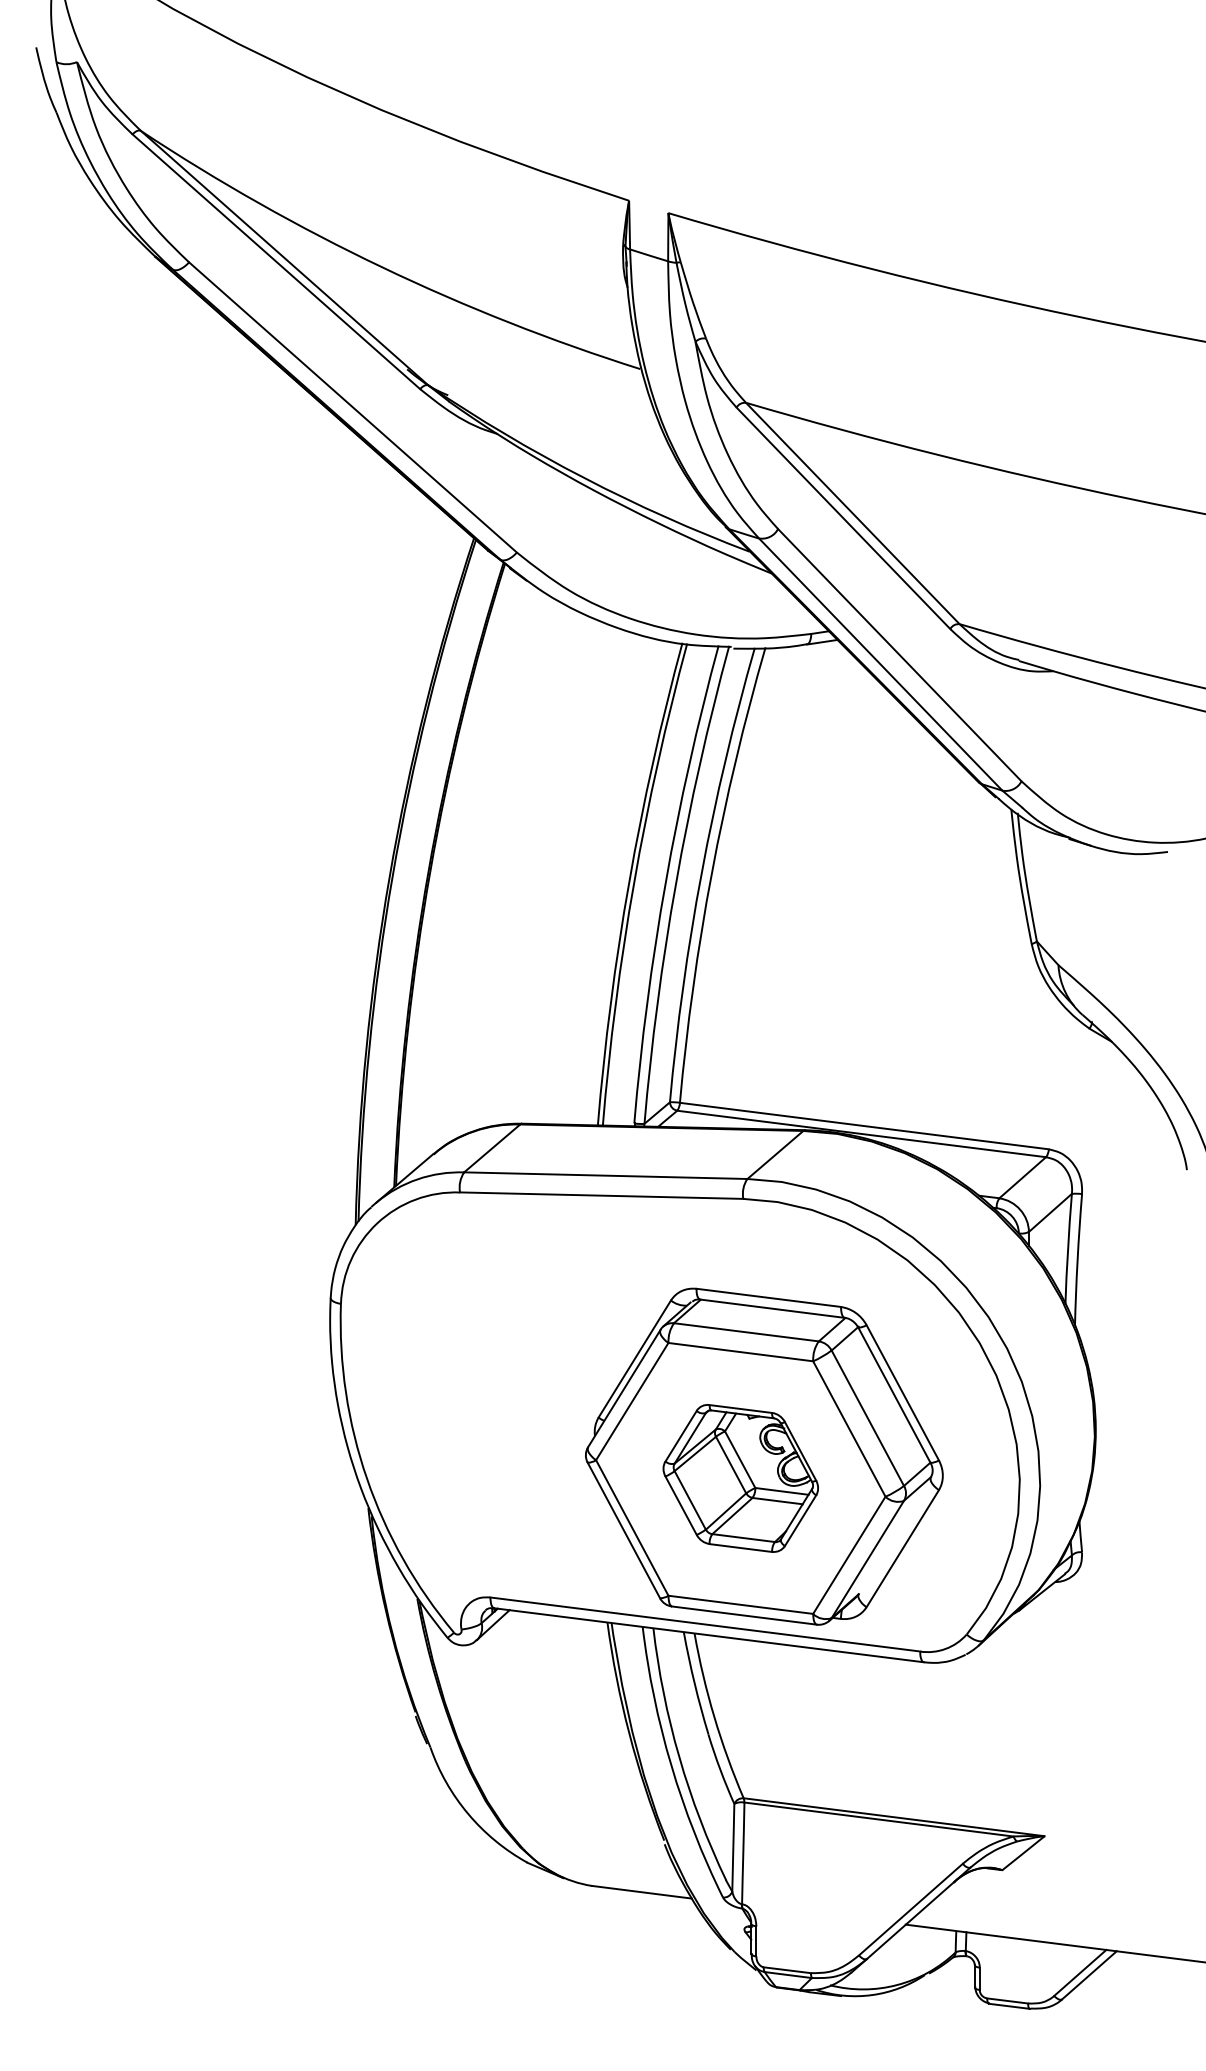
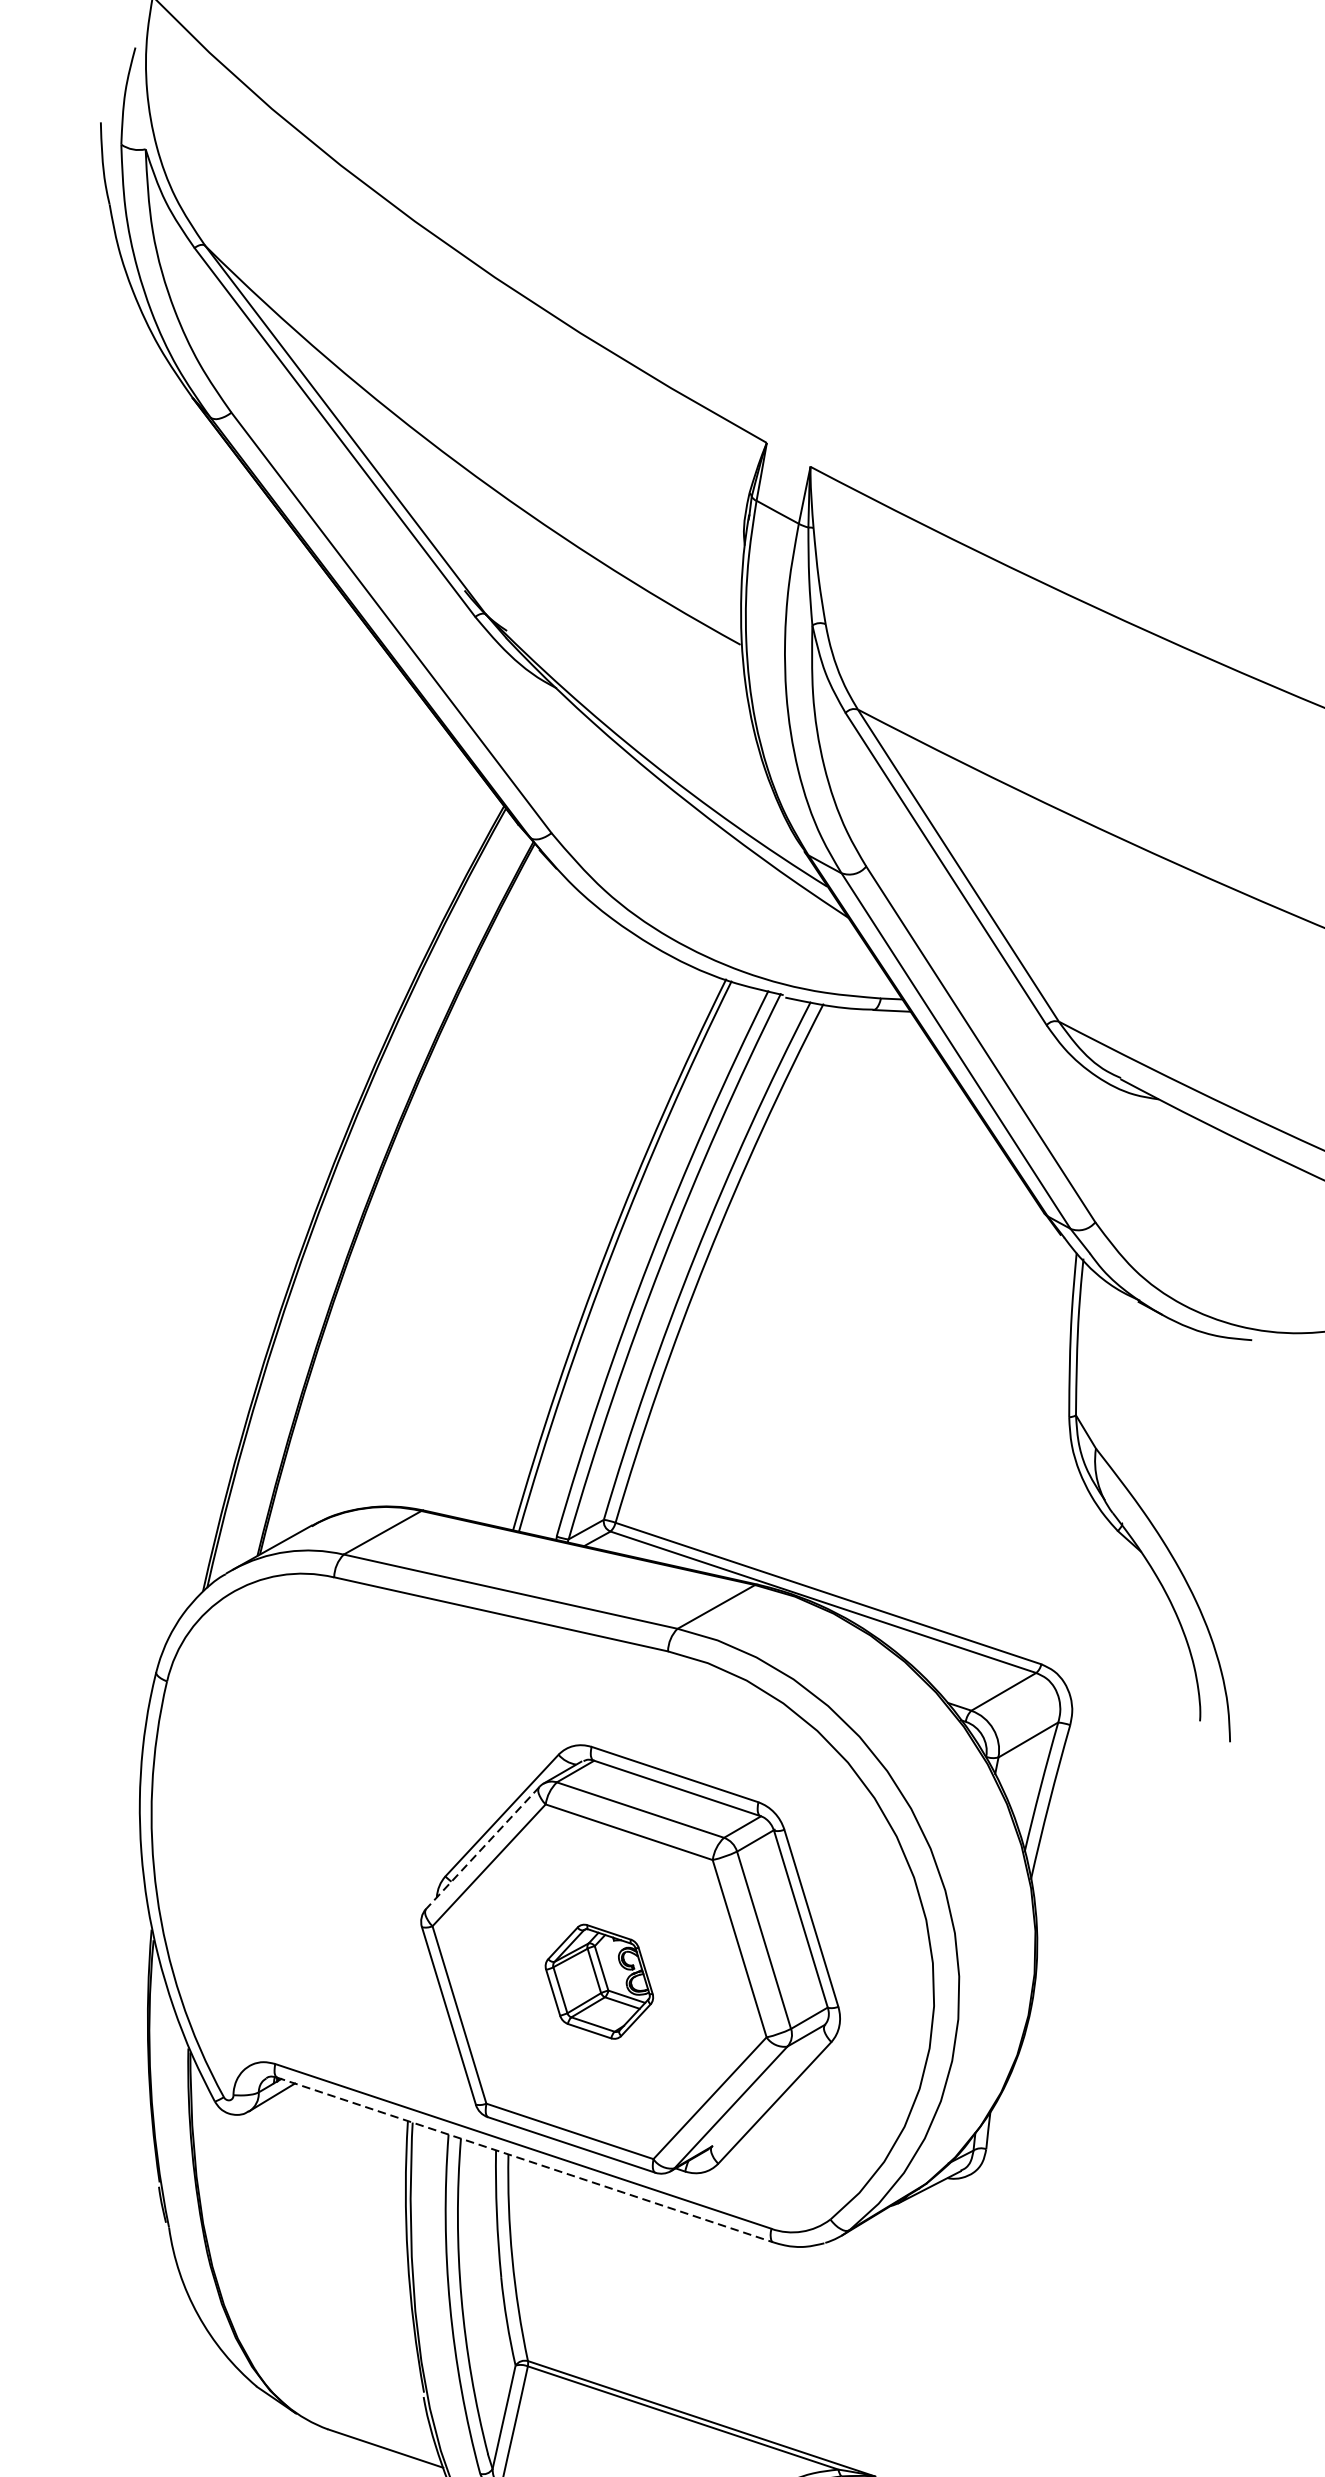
line: (624, 1388) -> (482, 1848), solid -> dashed
part: (740, 1478) -> (599, 1981), size x0.6
line: (708, 1635) -> (524, 2160), solid -> dashed

